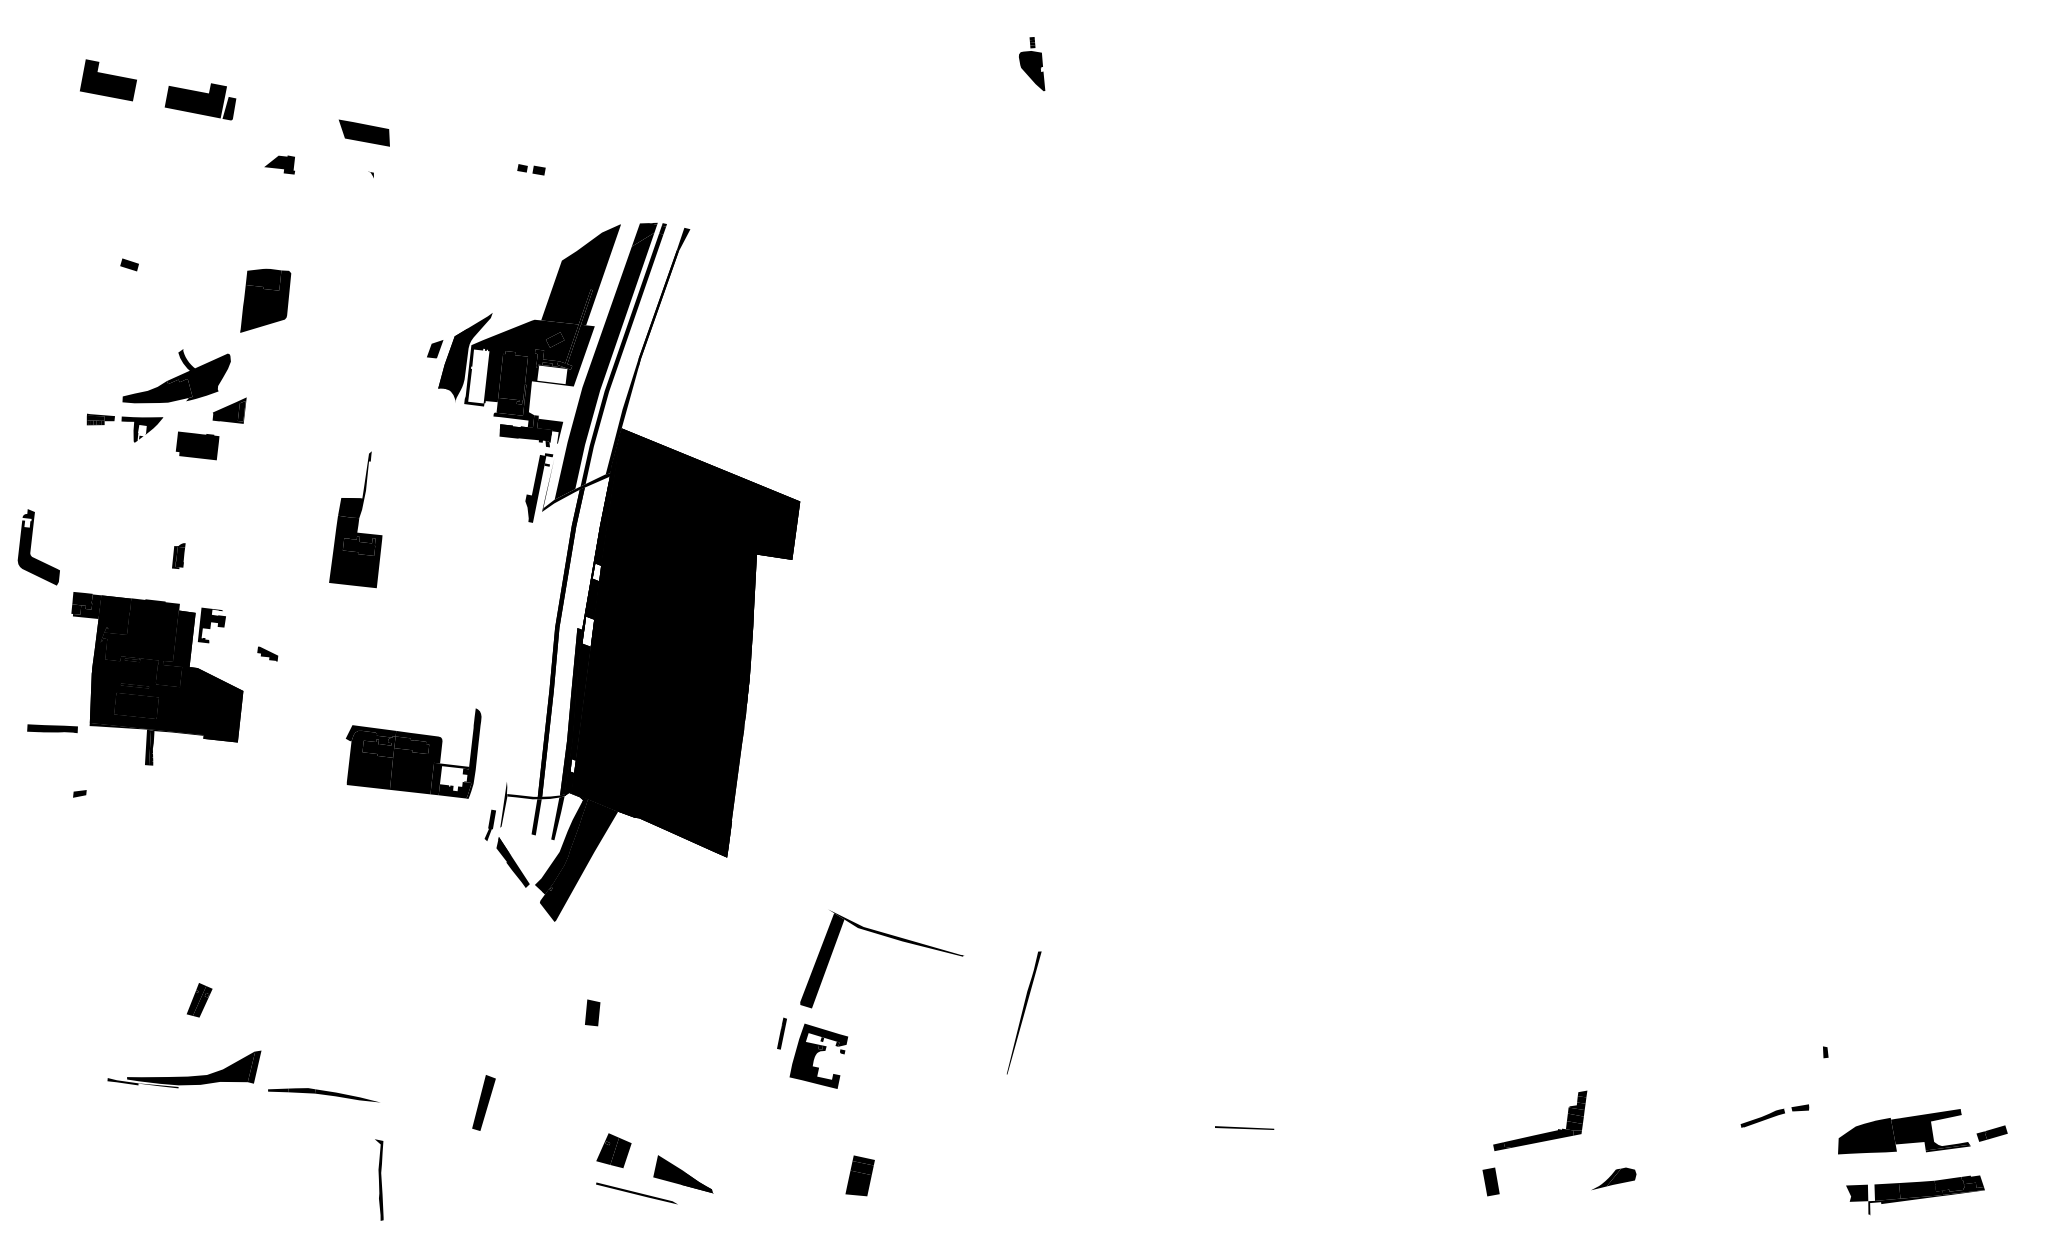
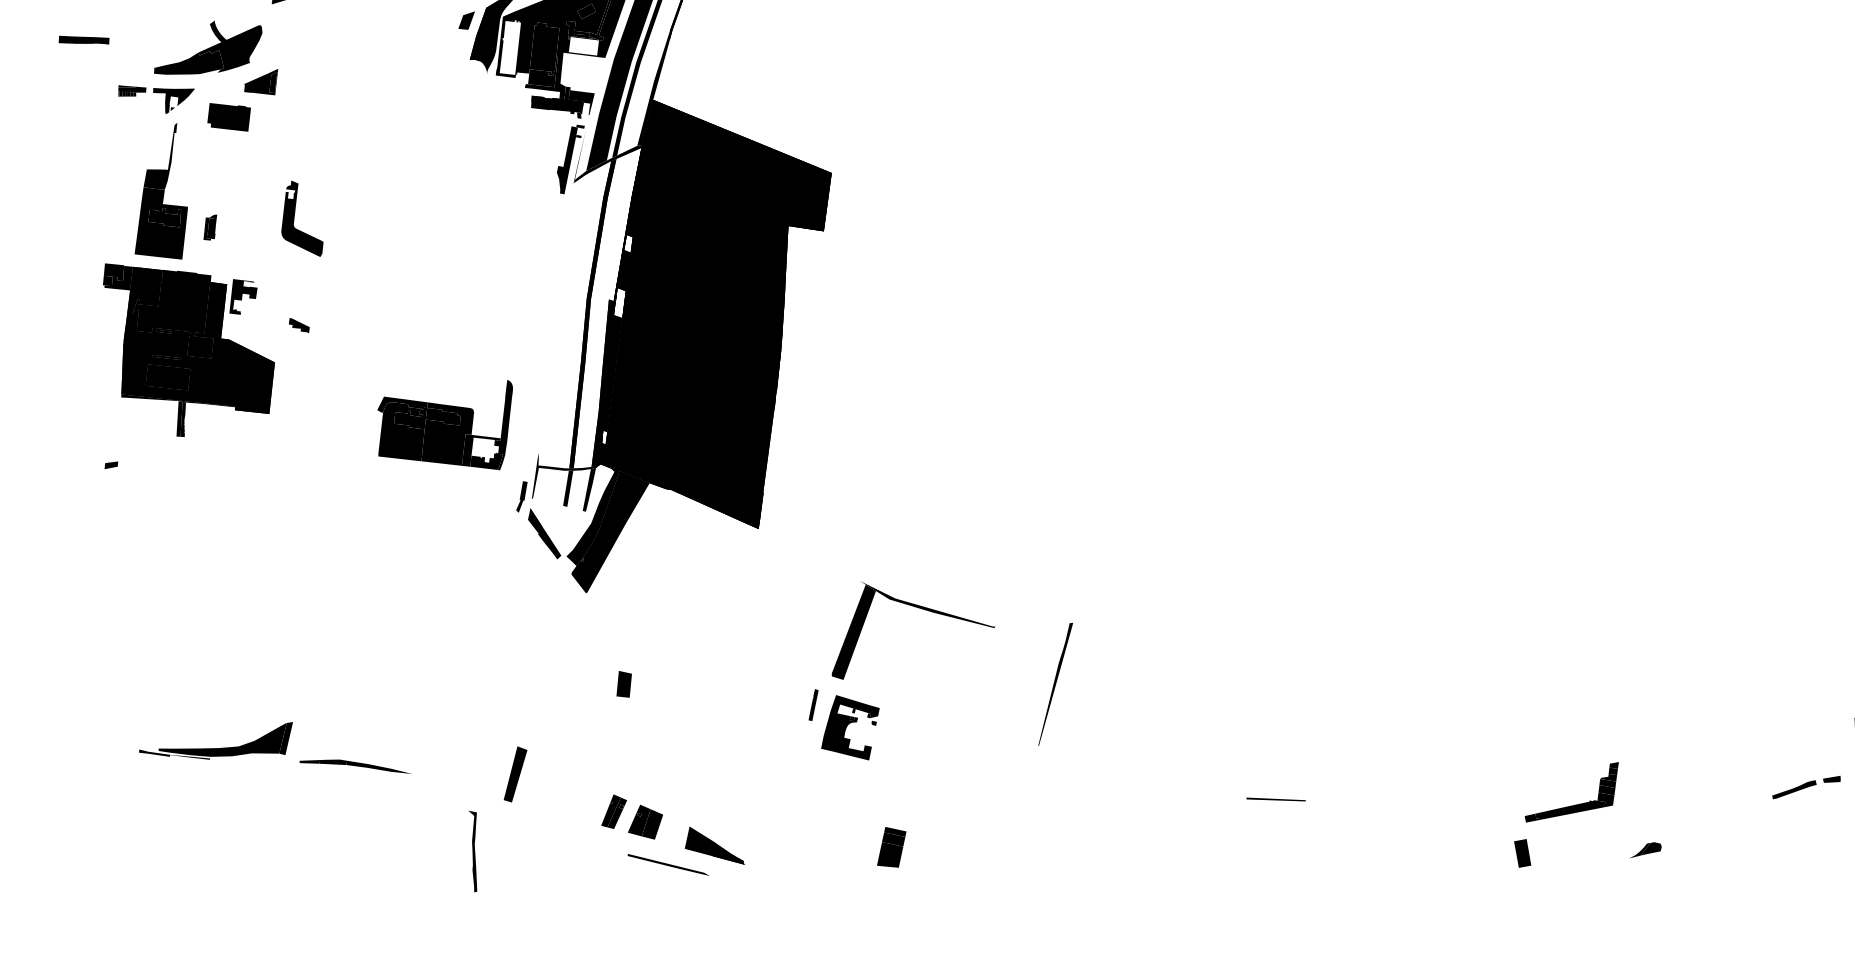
part: (355, 519) -> (161, 190), moved
part: (31, 545) -> (295, 216), moved
part: (52, 728) -> (84, 39), moved
part: (199, 1000) -> (614, 811), moved
part: (1614, 1178) -> (1646, 849), size x0.71
part: (379, 1179) -> (473, 850), moved

